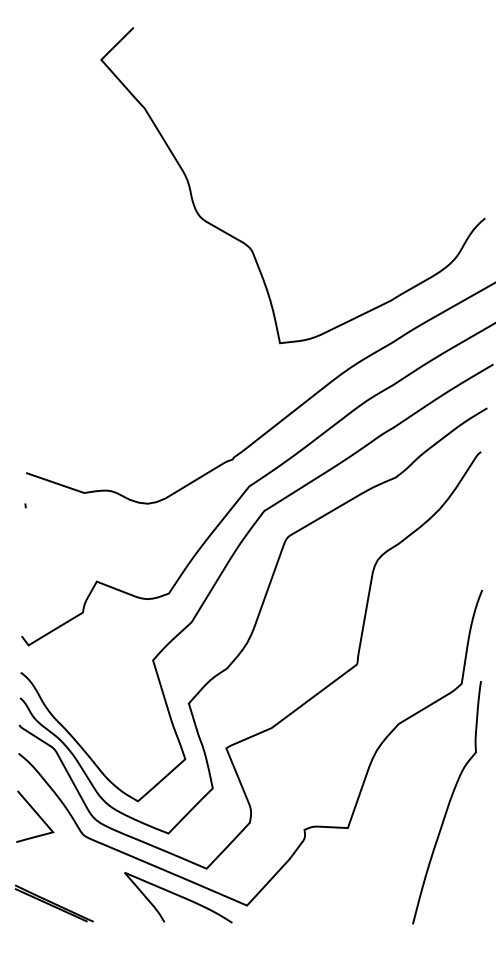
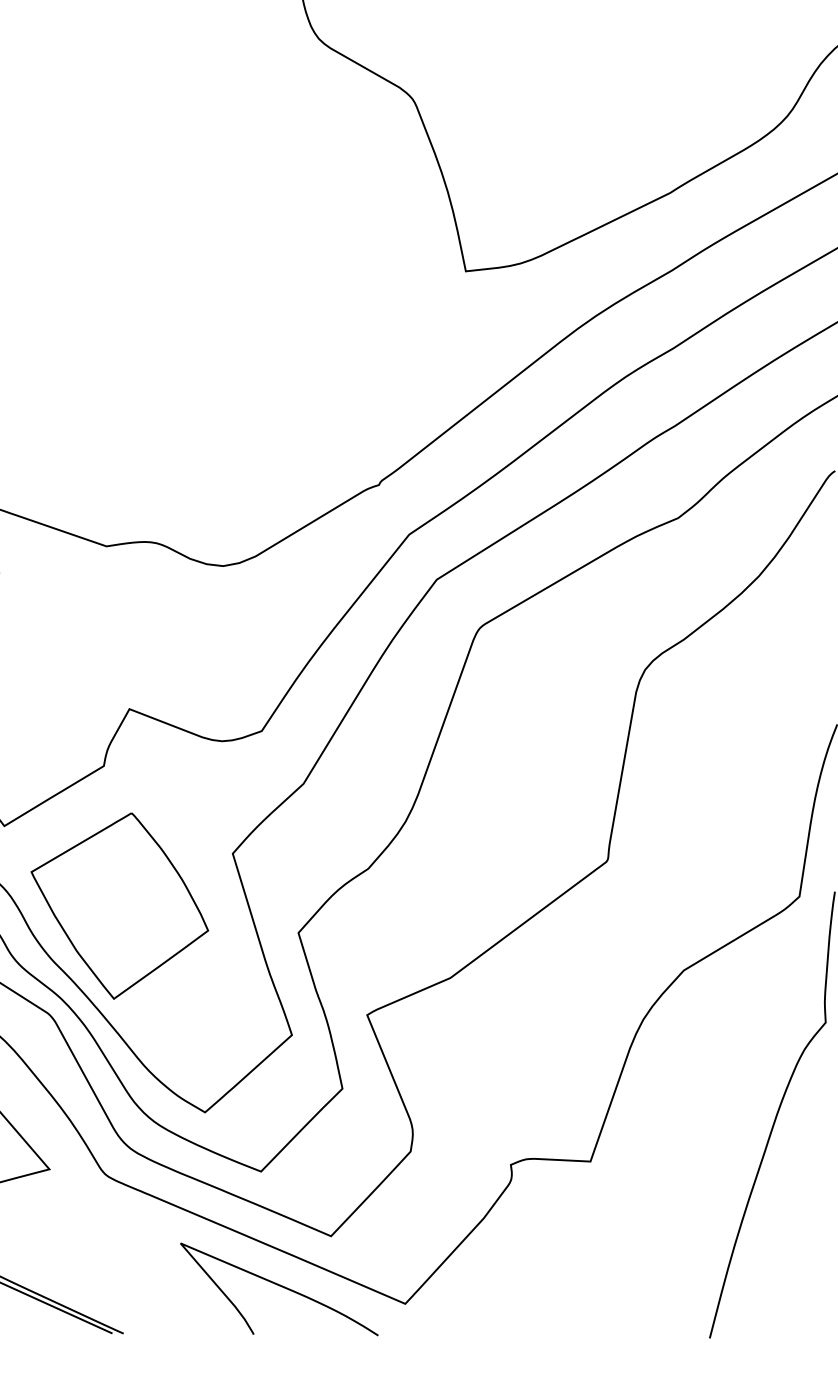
part: (91, 688) -> (119, 905), added

